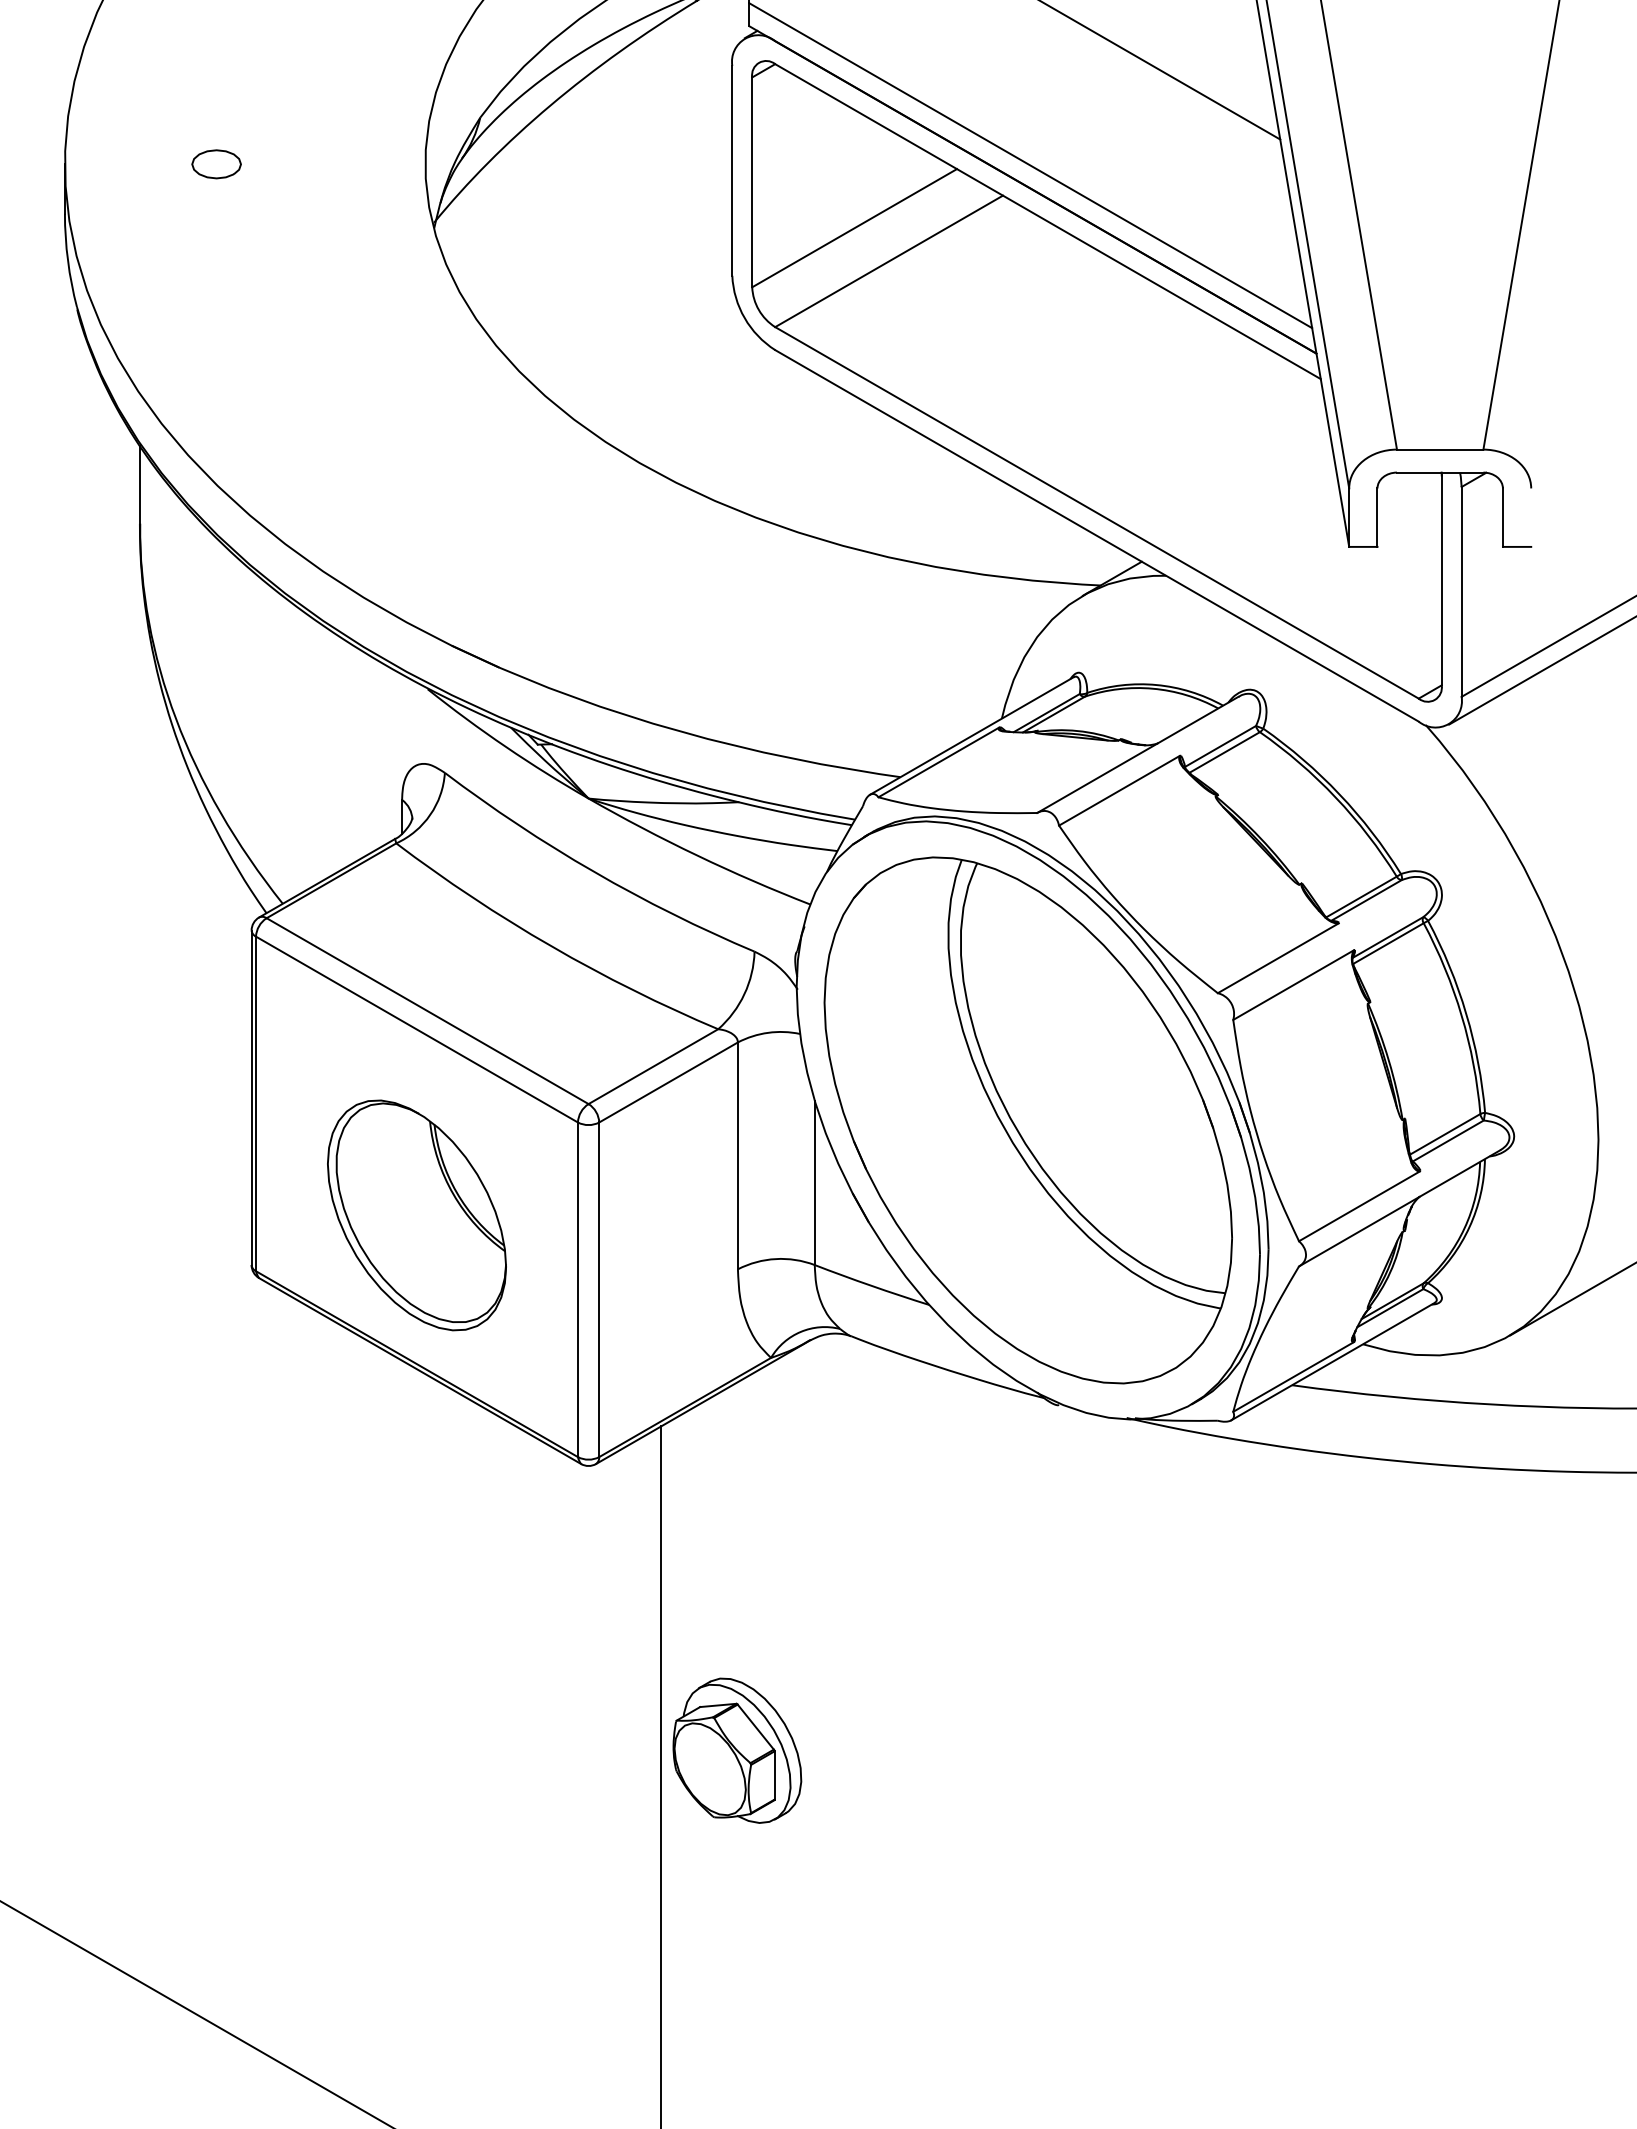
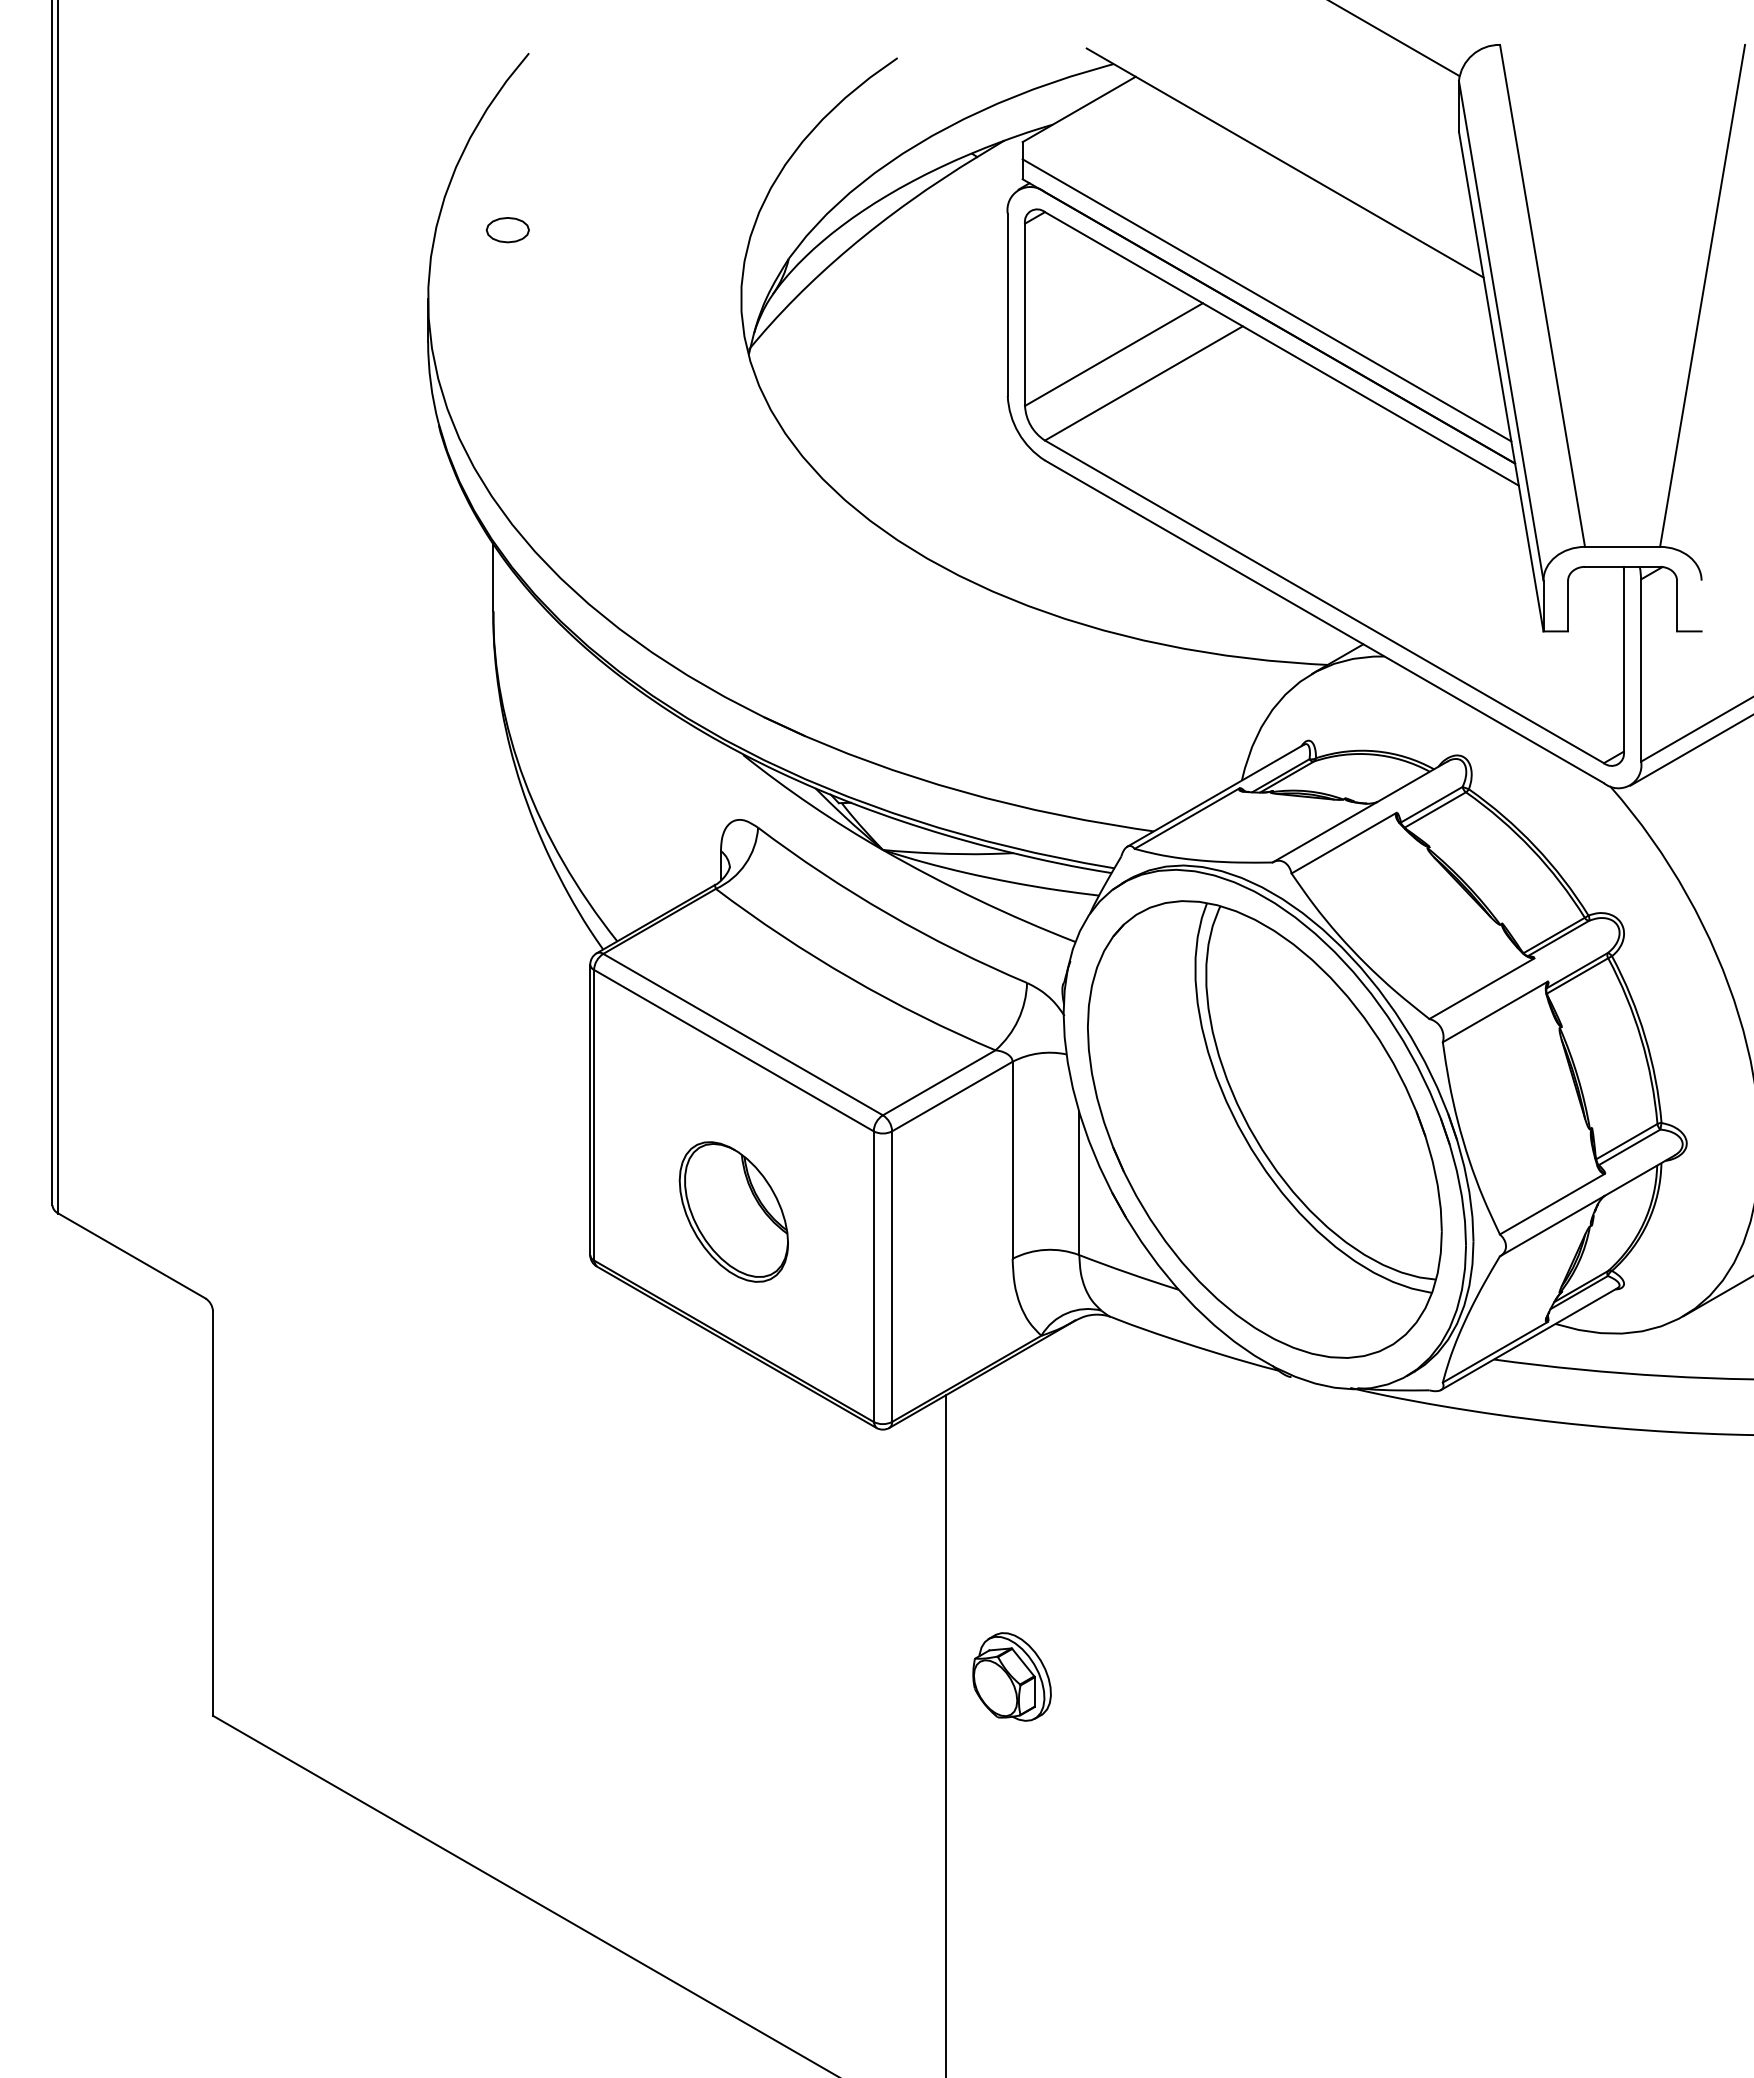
part: (216, 164) -> (507, 230), moved
part: (416, 1214) -> (733, 1211), size x0.7
part: (736, 1750) -> (1011, 1676), size x0.7

